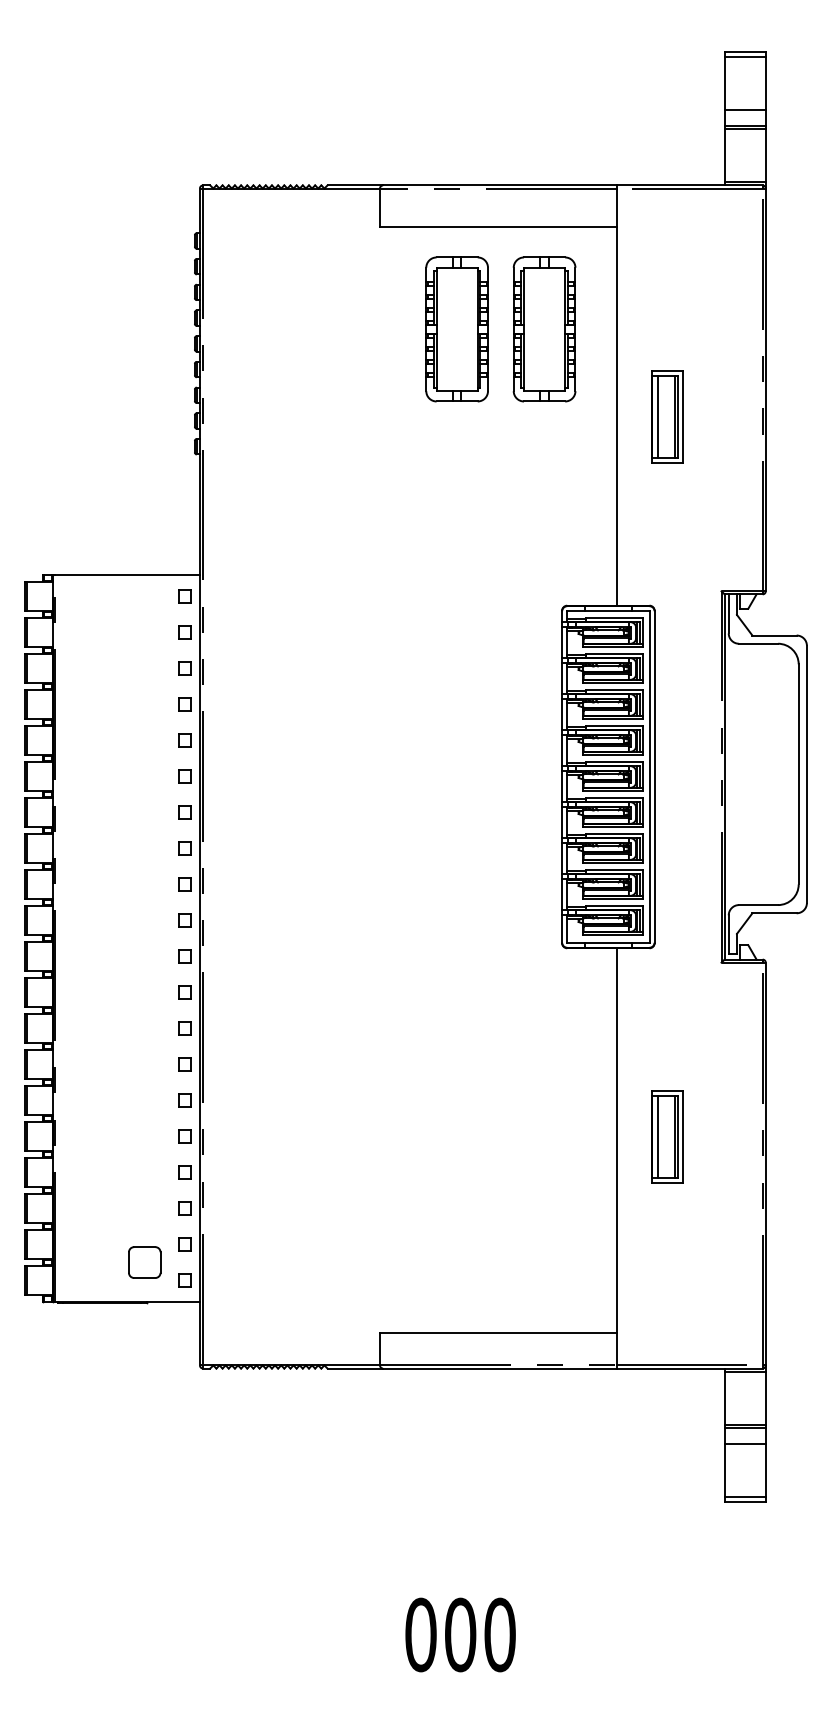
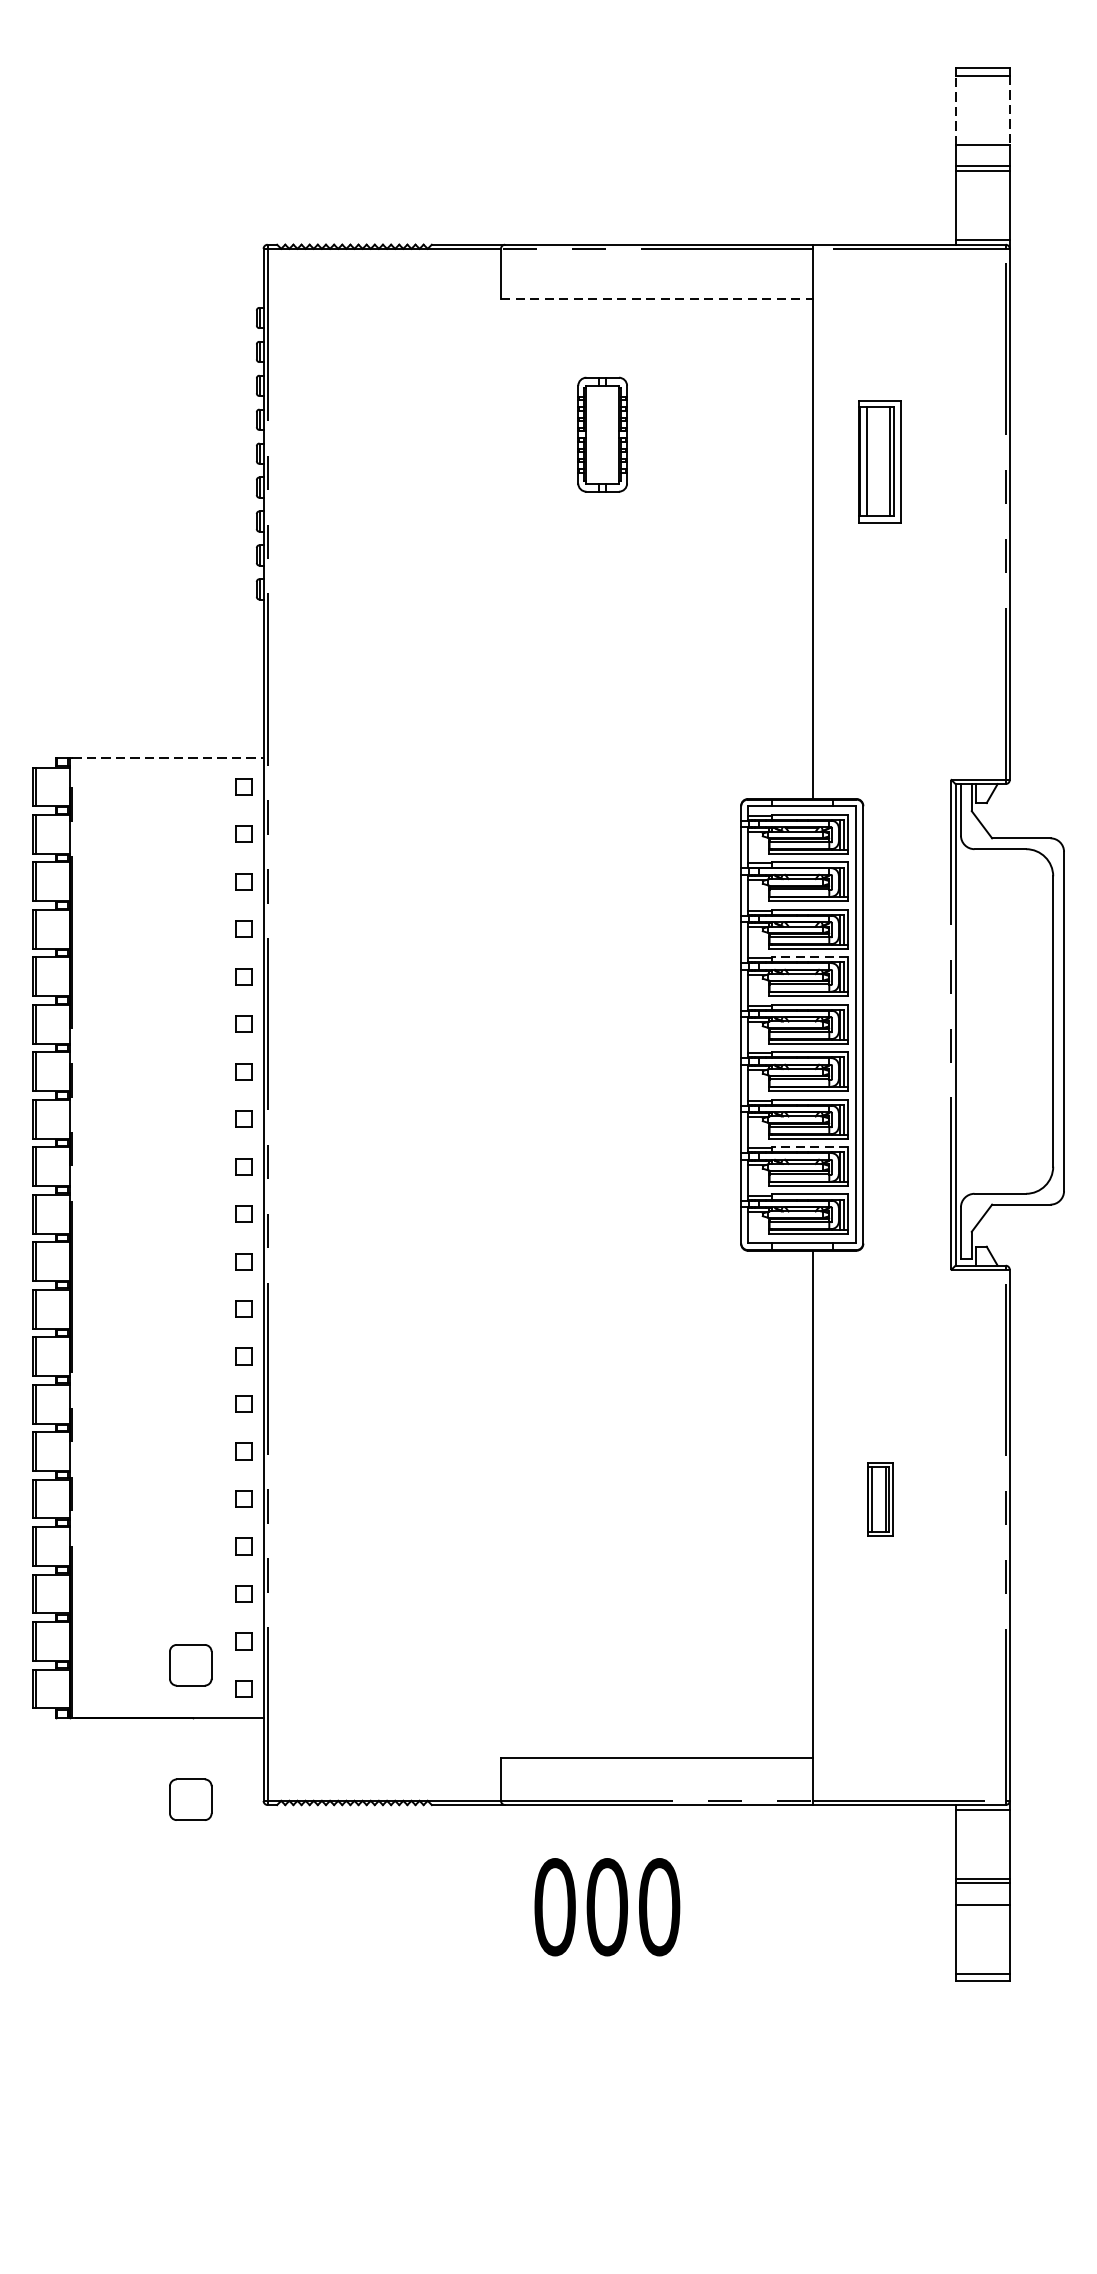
line: (724, 83) -> (955, 110), solid -> dashed
line: (765, 84) -> (1009, 111), solid -> dashed
line: (498, 226) -> (657, 298), solid -> dashed
part: (456, 329) -> (601, 434), size x0.6
part: (544, 329) -> (717, 434), removed
part: (667, 416) -> (880, 461), moved
line: (127, 574) -> (168, 757), solid -> dashed
line: (614, 725) -> (810, 956), solid -> dashed
line: (614, 869) -> (810, 1146), solid -> dashed
part: (667, 1136) -> (880, 1499), size x0.6
part: (144, 1364) -> (190, 1799), added
text: (460, 1634) -> (607, 1906), moved

